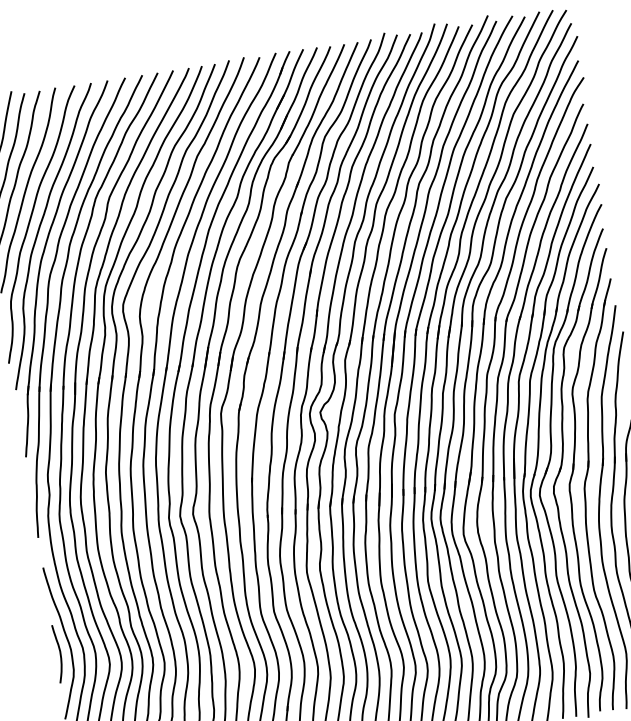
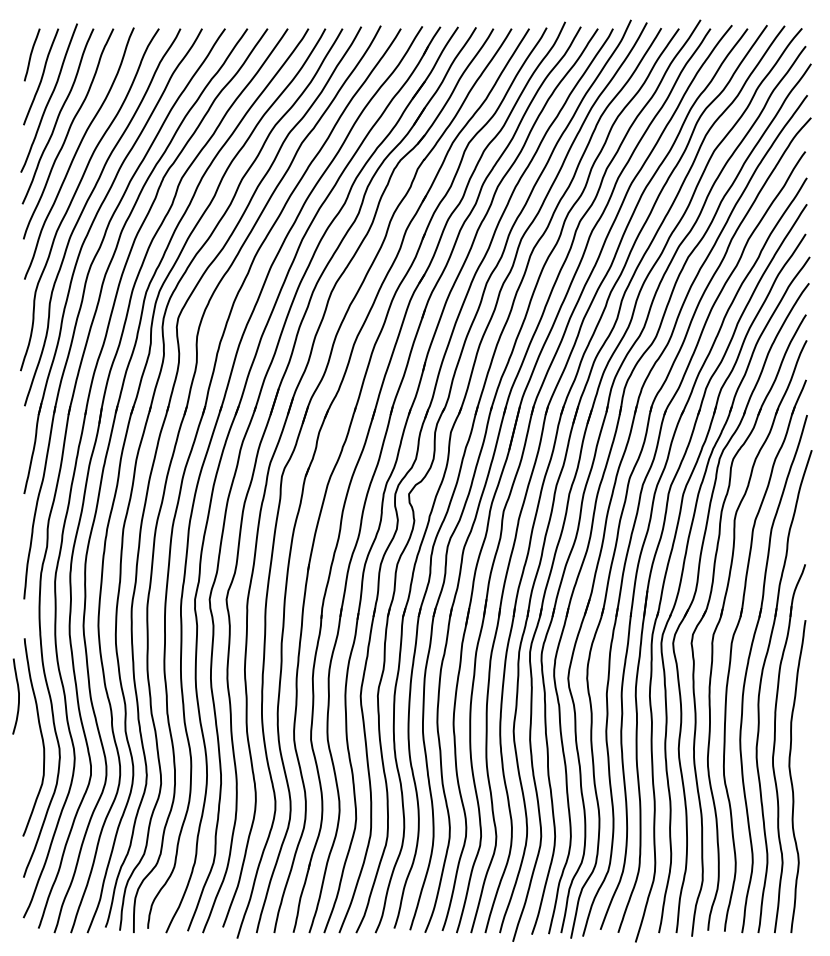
curve: (60, 653) -> (18, 696), moved

